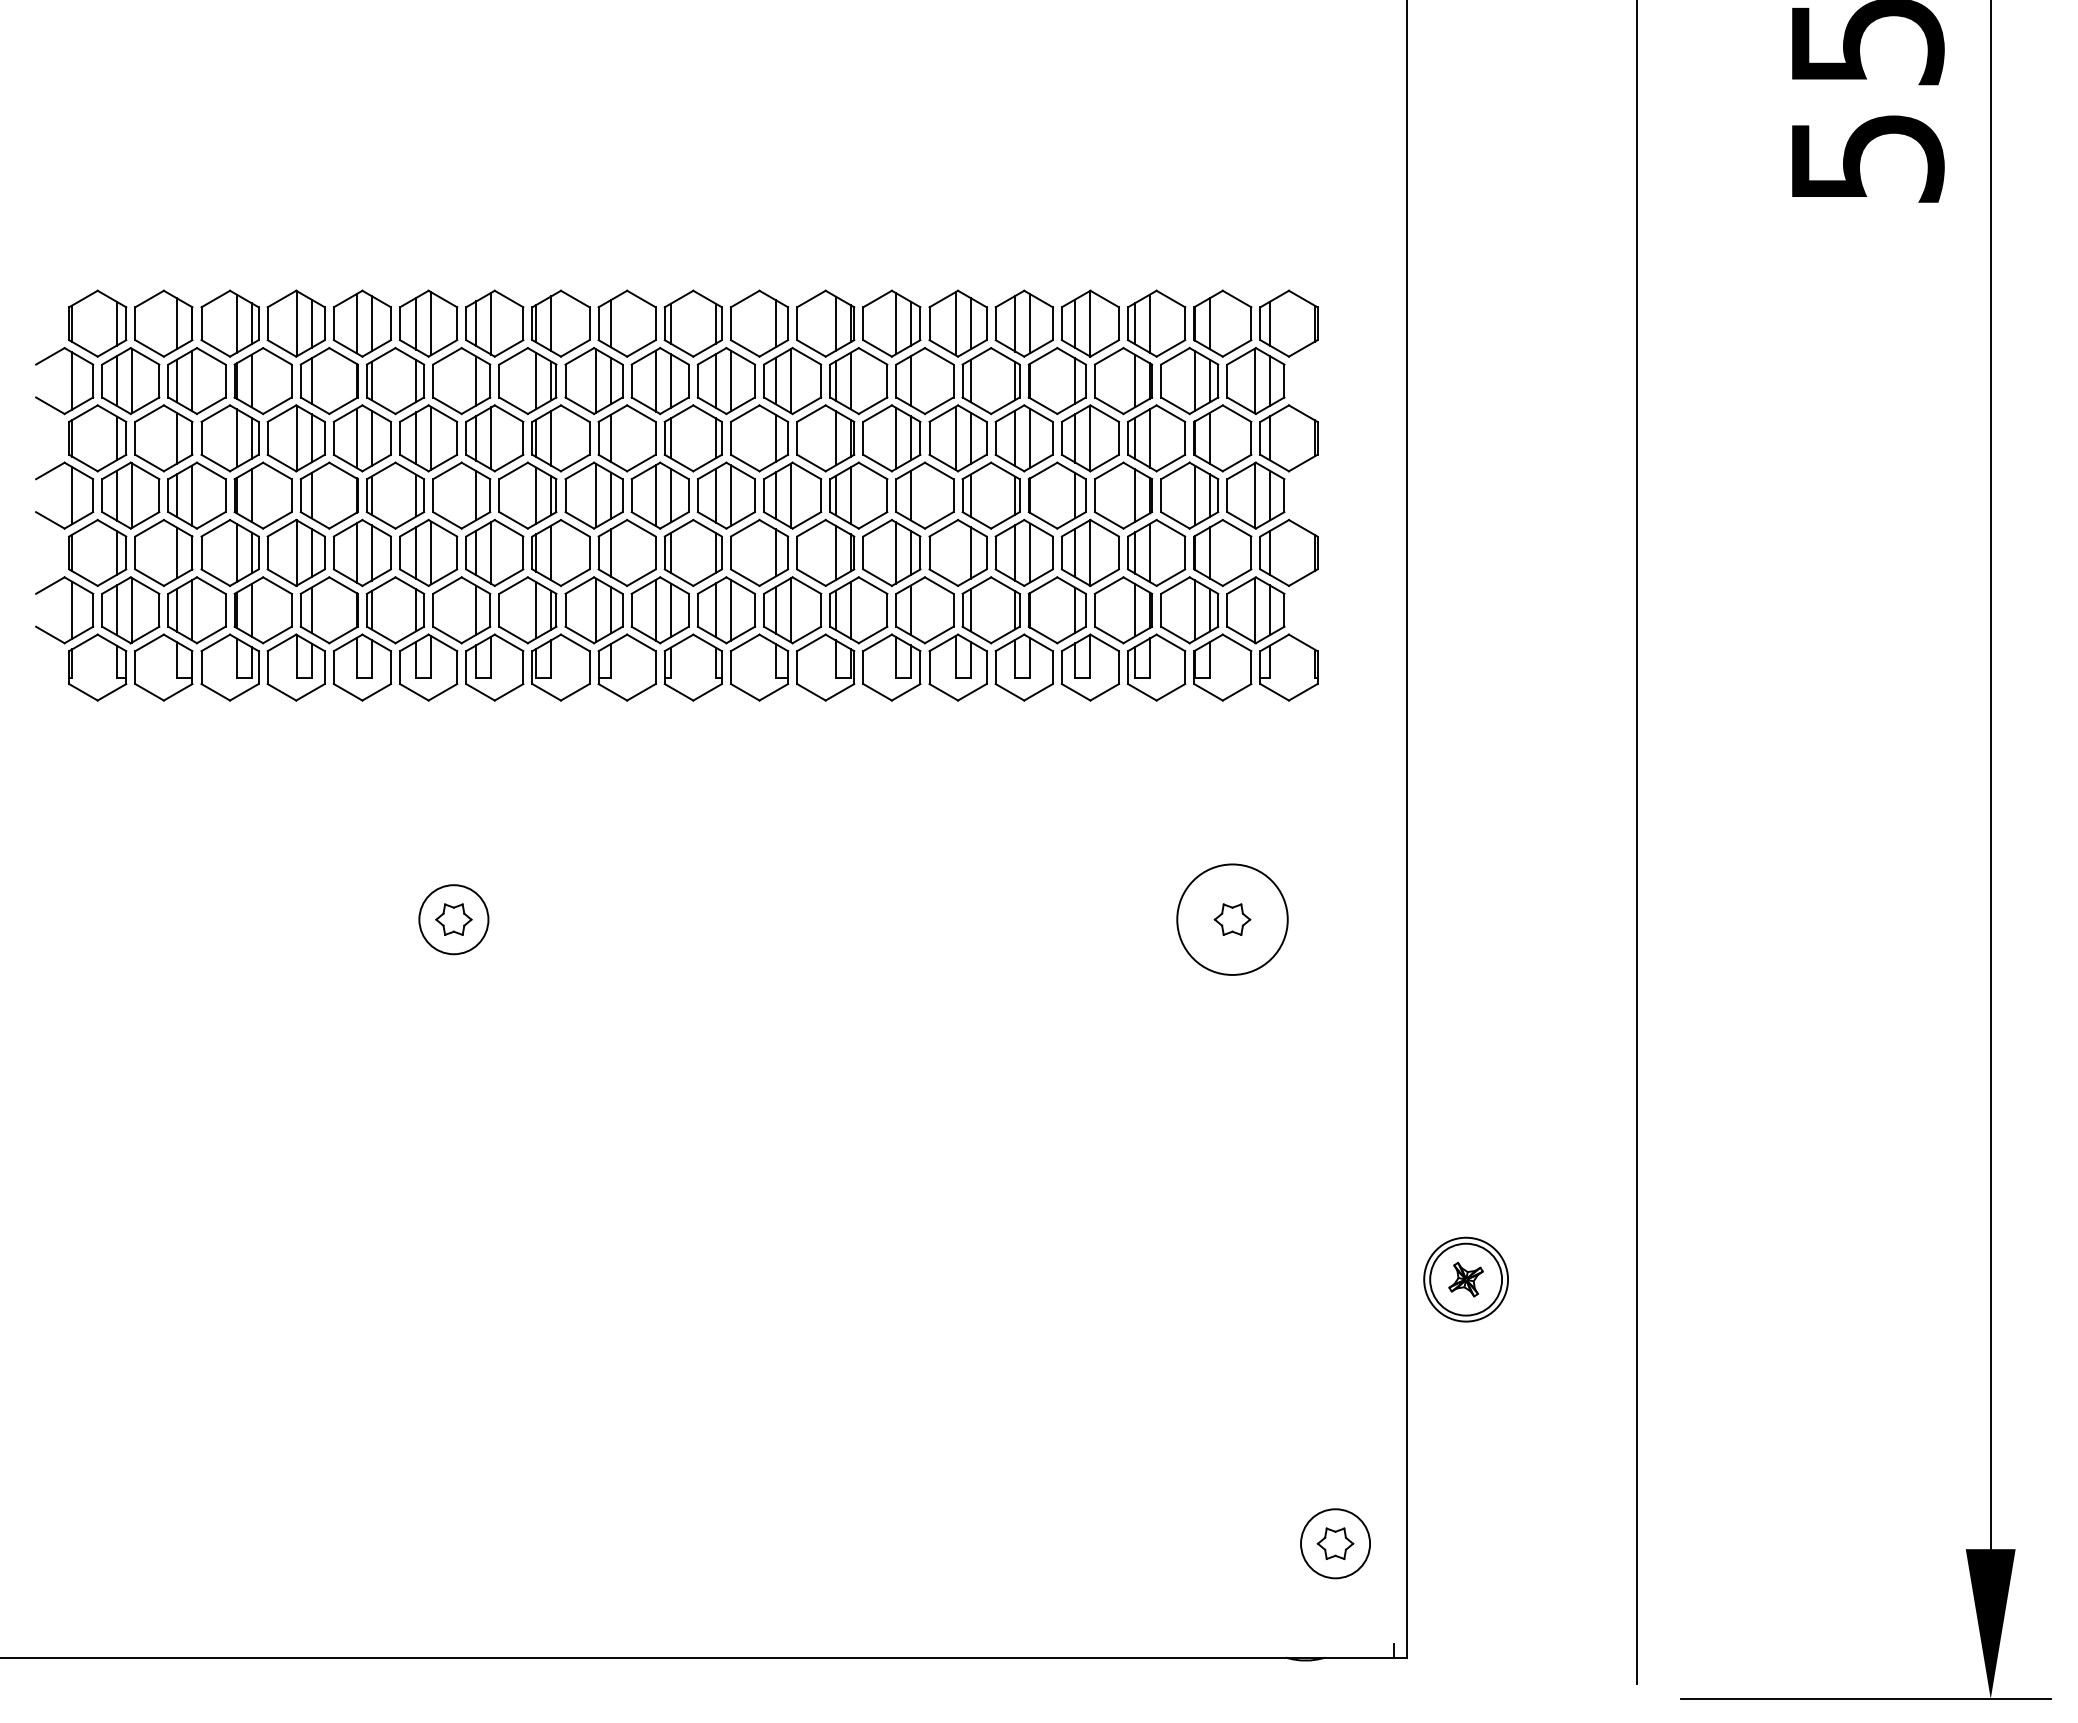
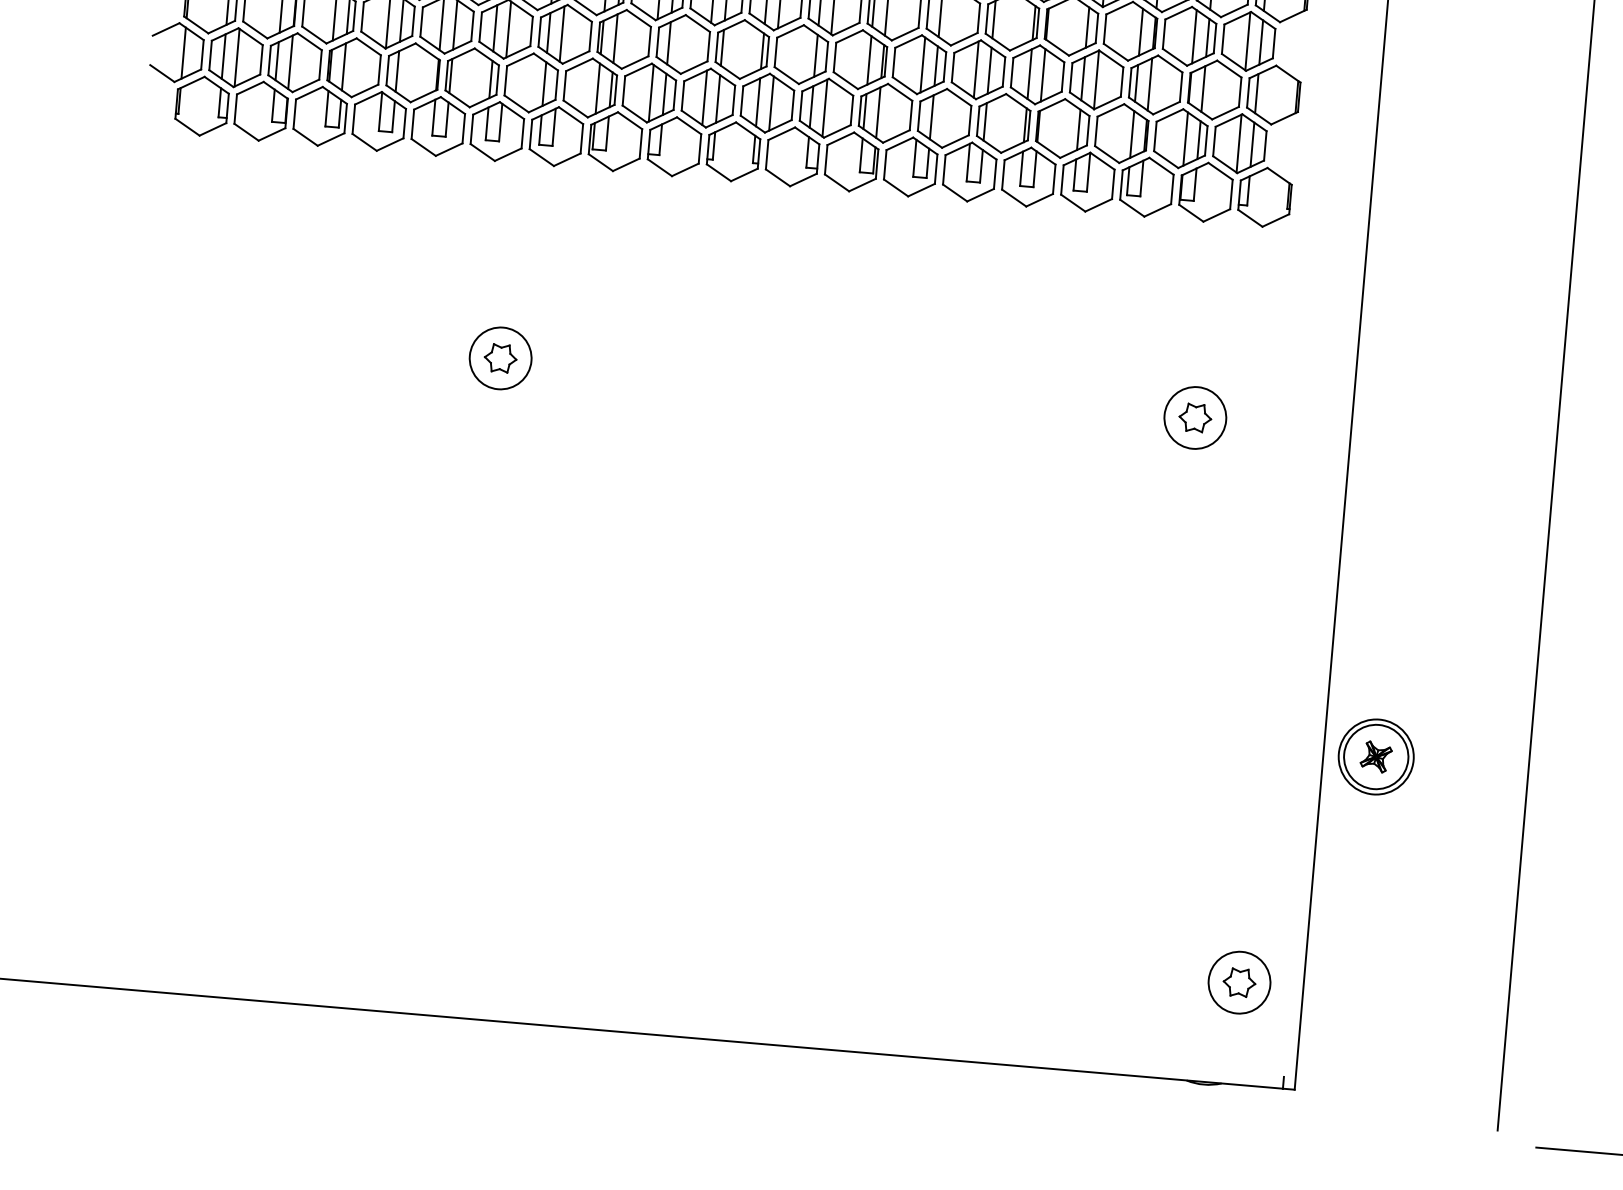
line: (955, 552) -> (976, 69), added
circle: (1232, 919) -> (1195, 417), size x0.62

